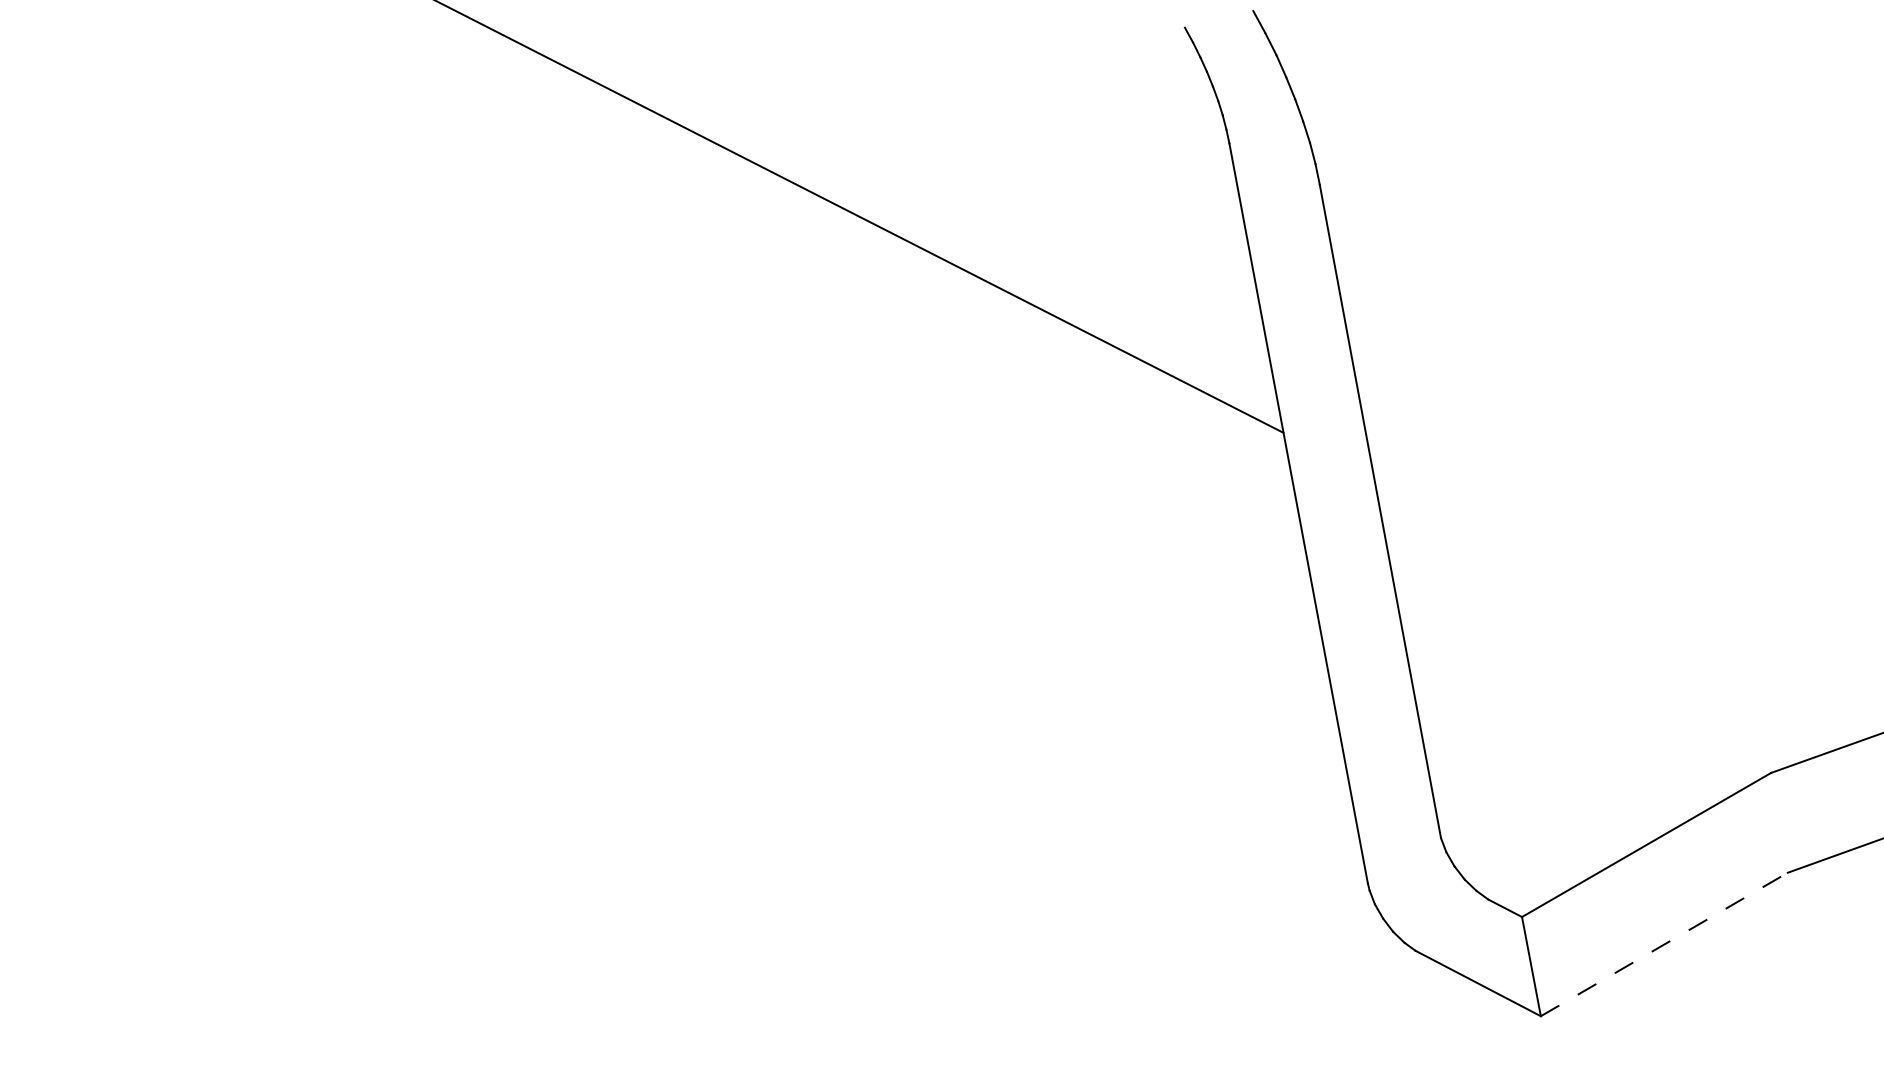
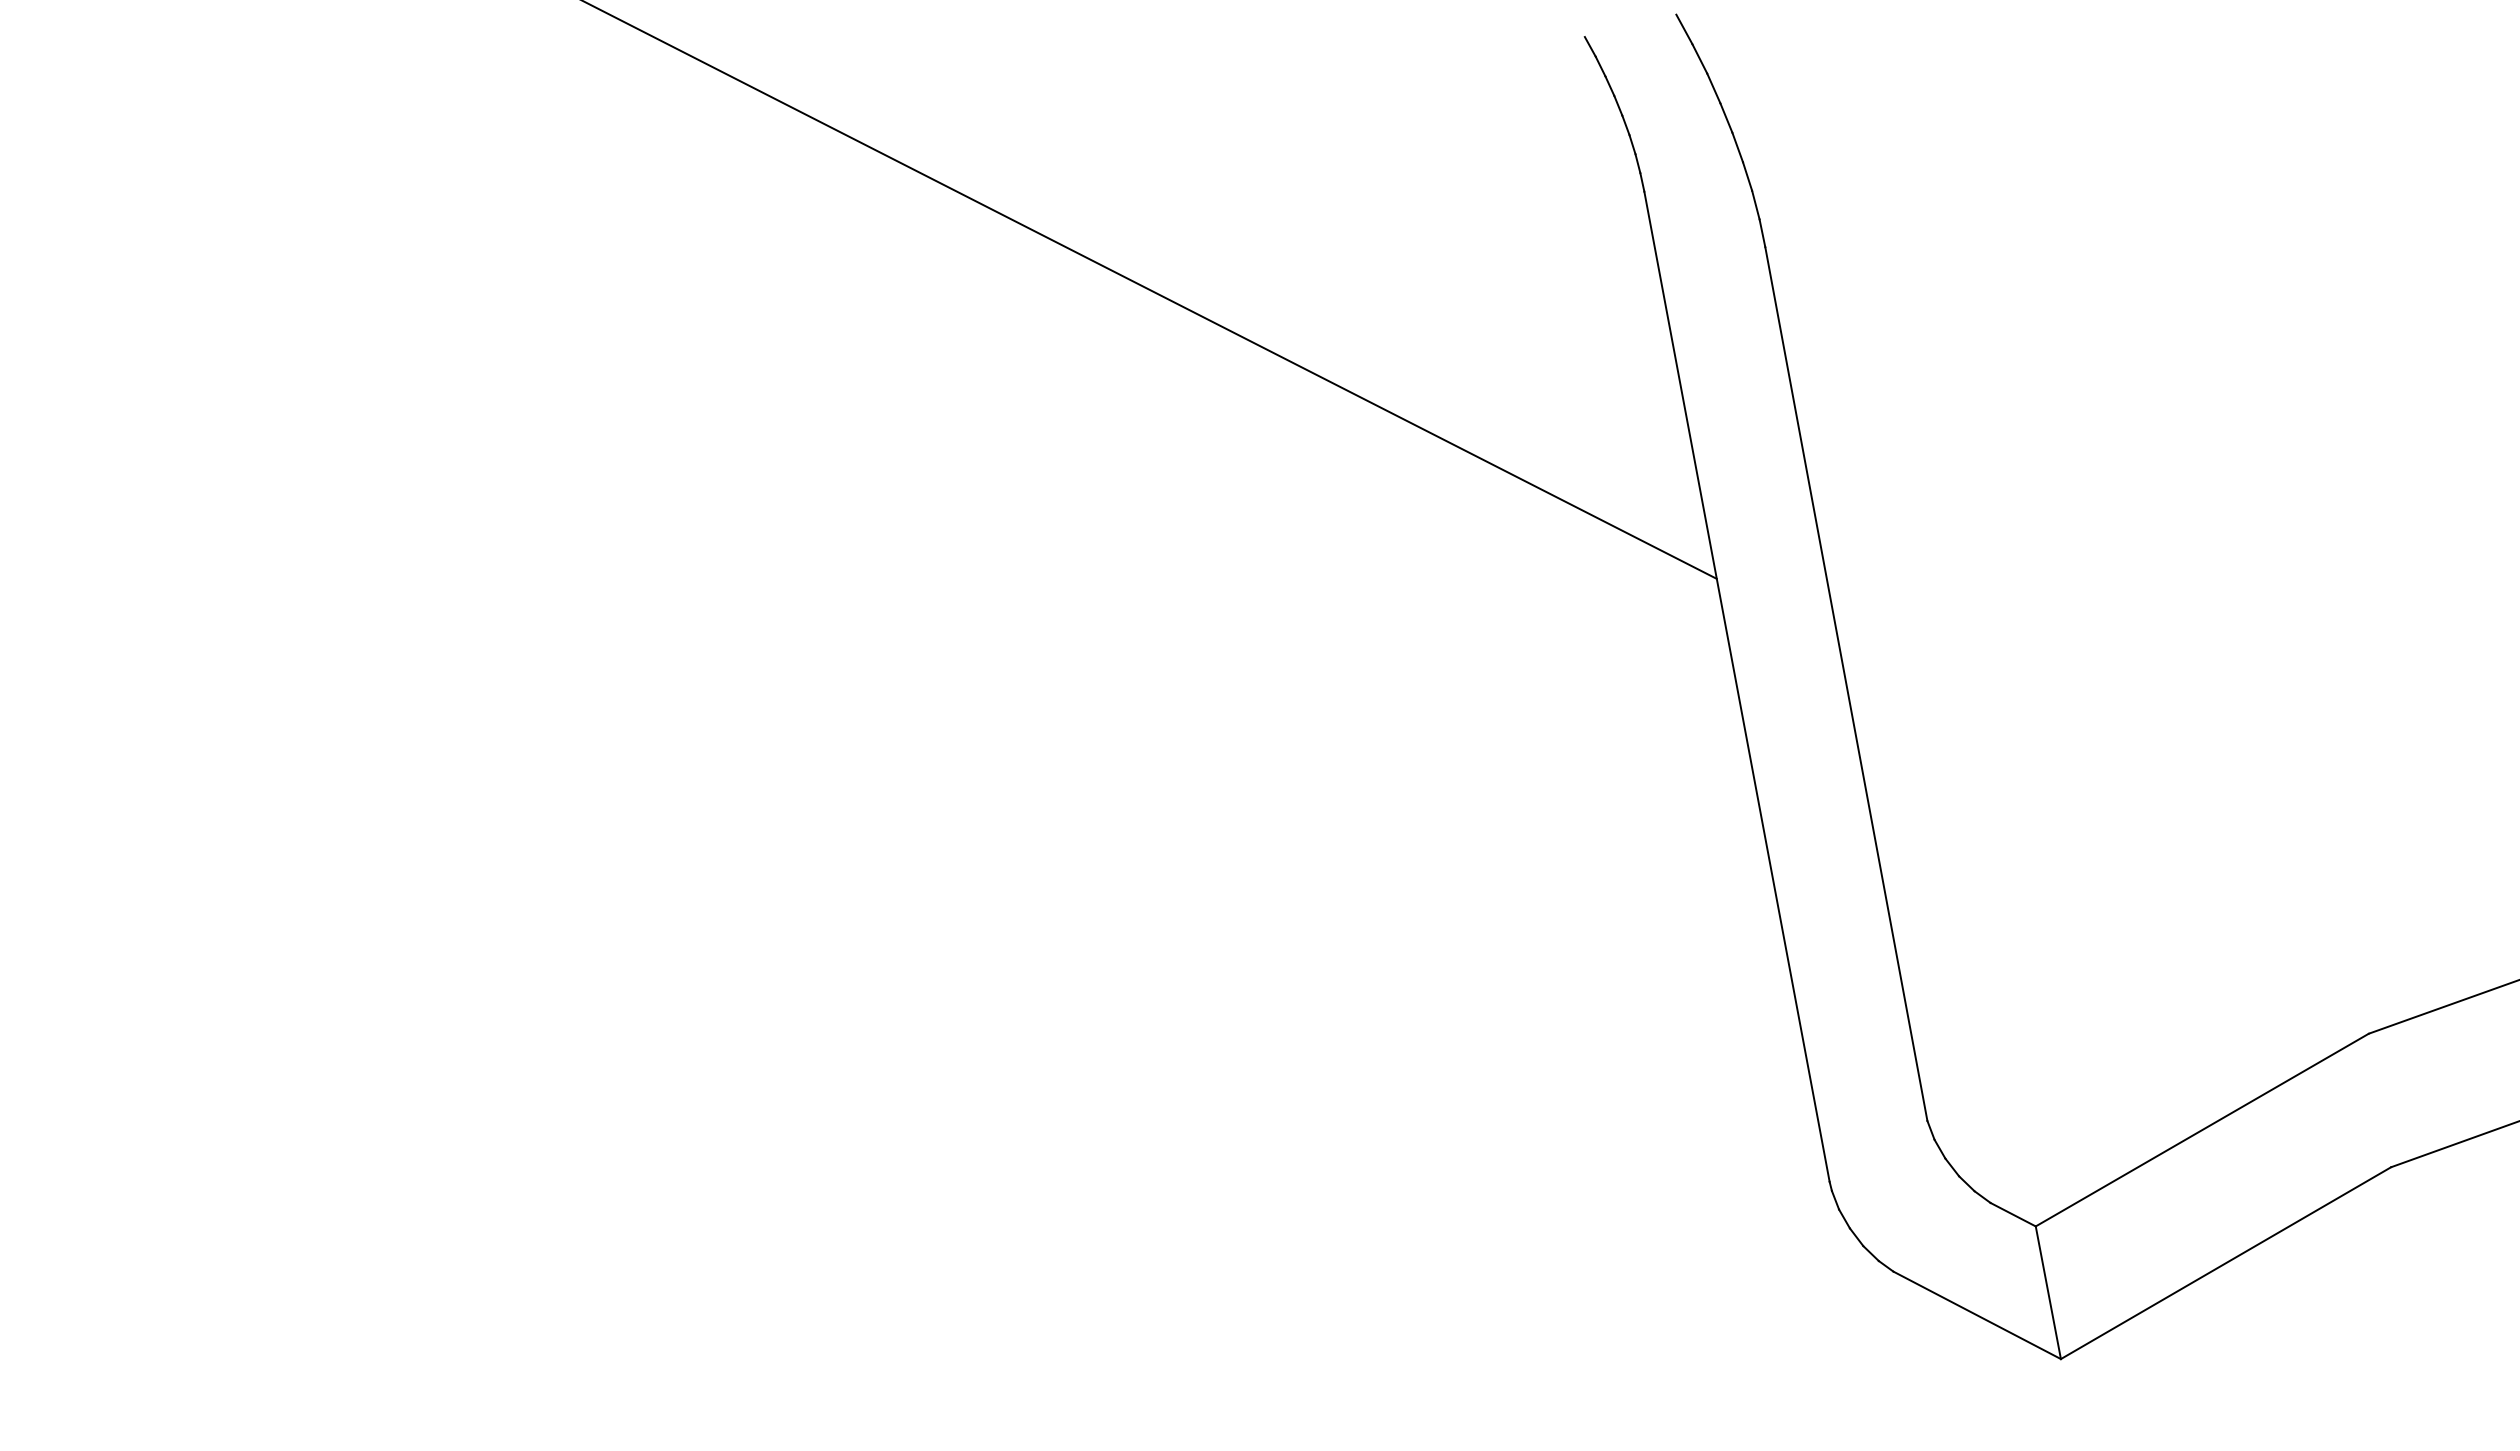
line: (1664, 944) -> (2226, 1263), dashed -> solid

